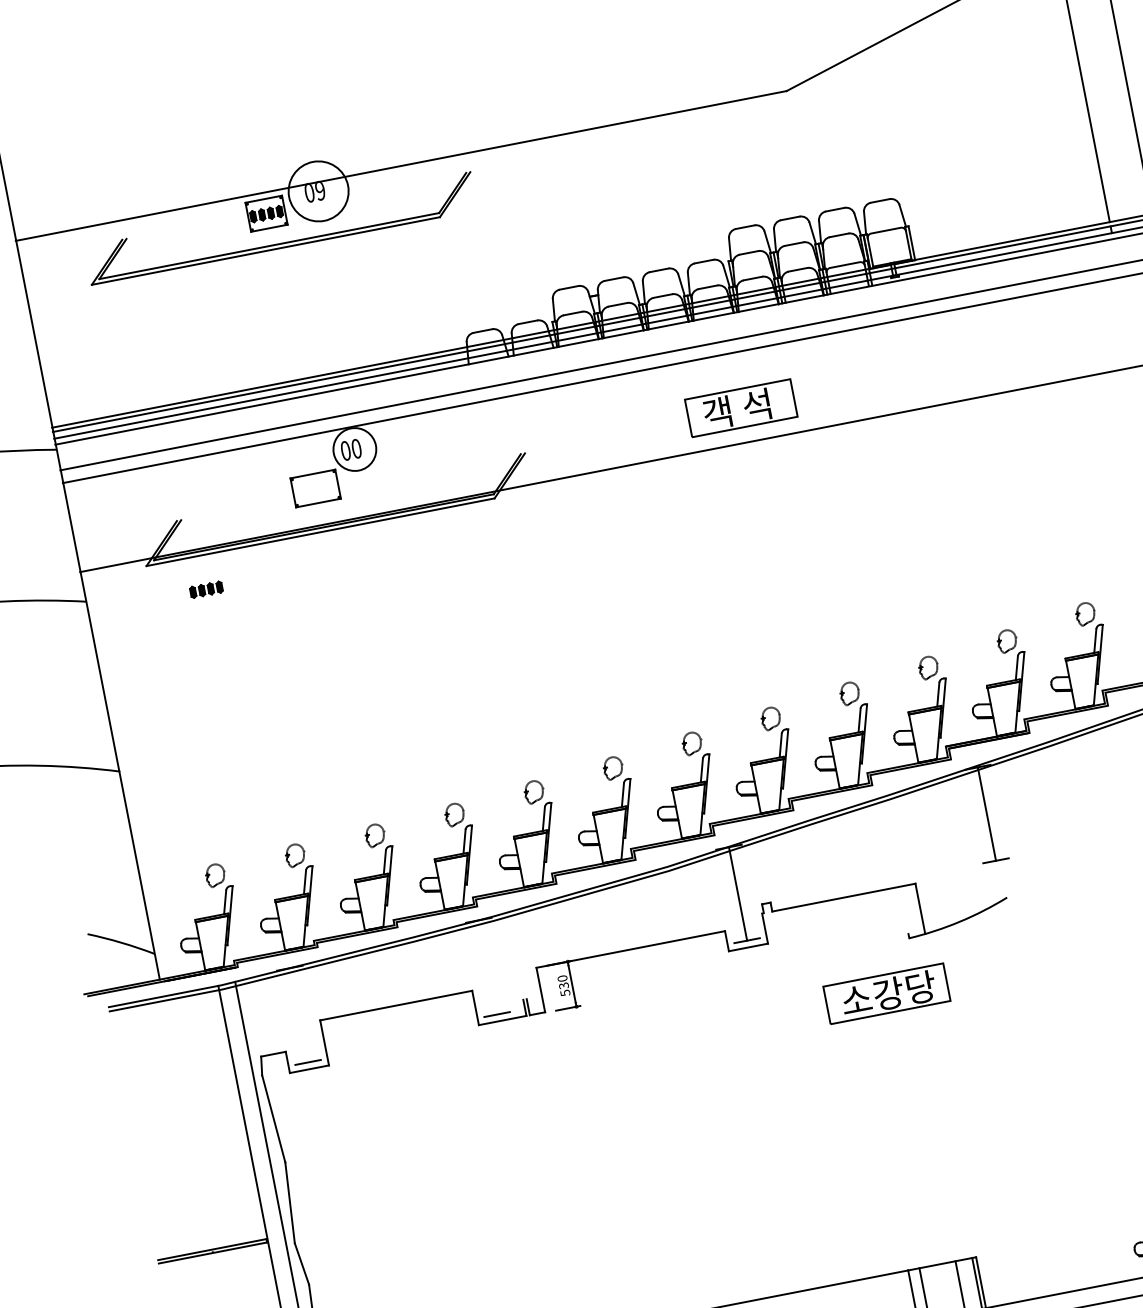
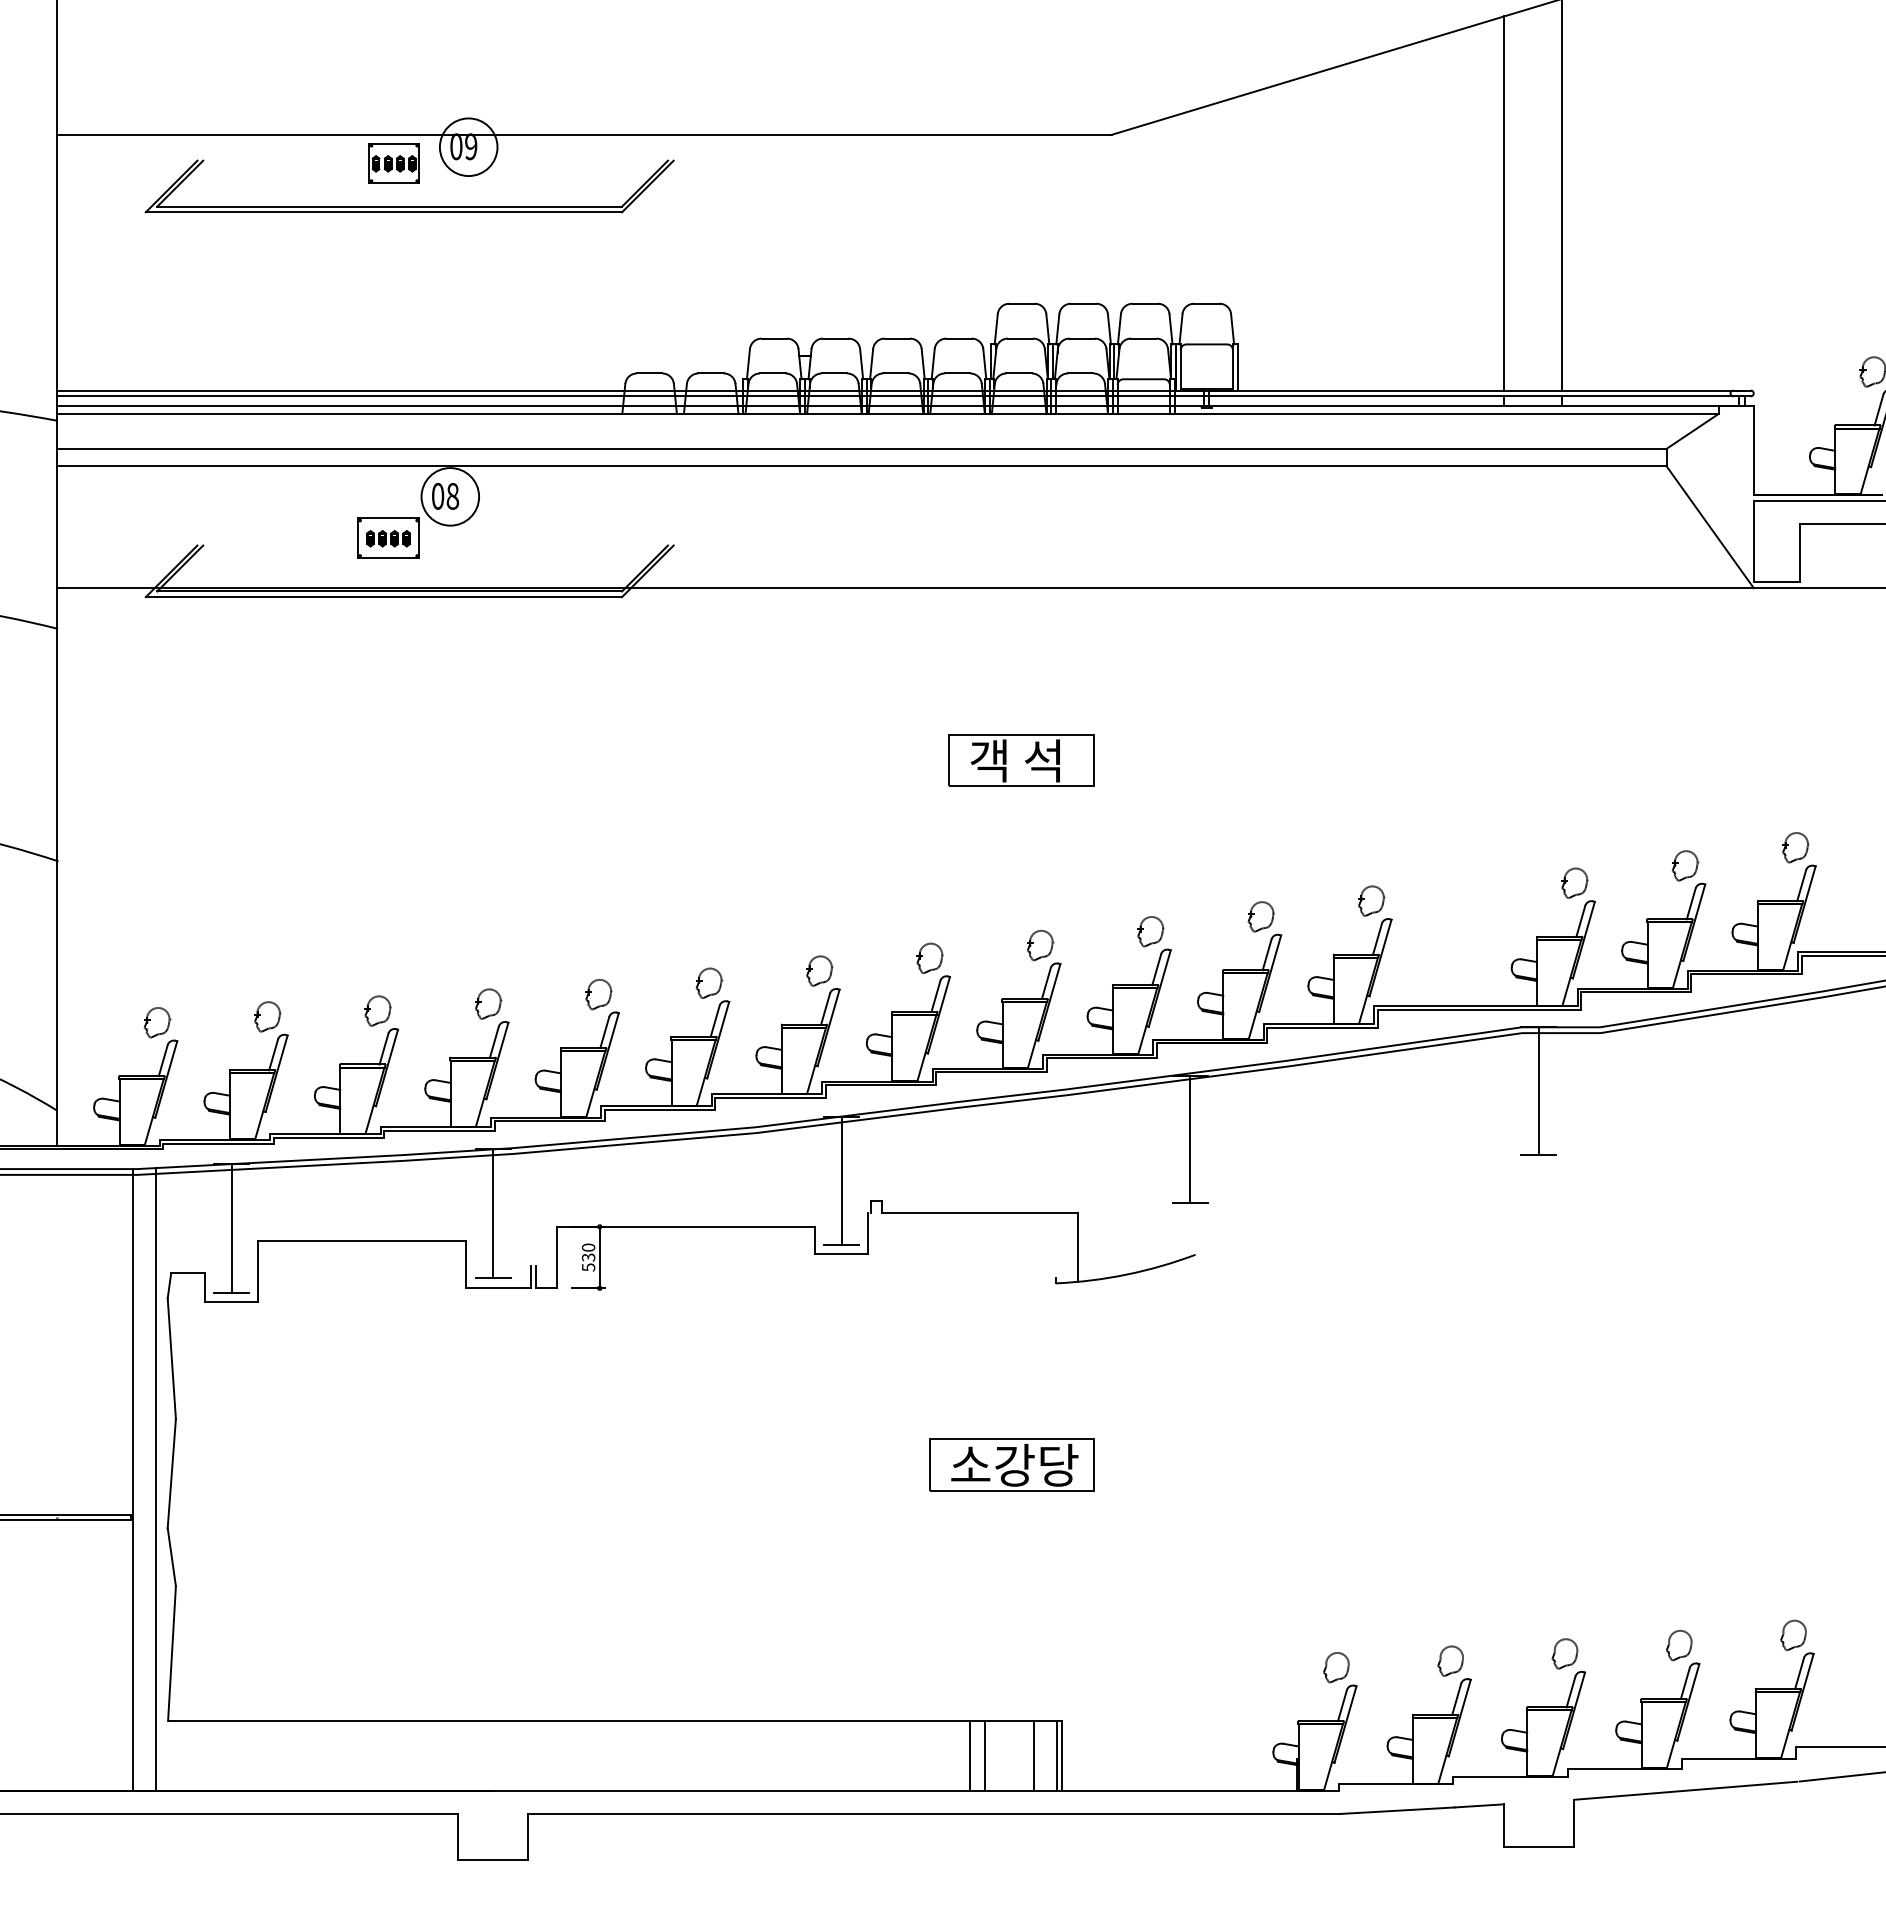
circle: (318, 191) -> (468, 147), size x0.71
part: (741, 408) -> (1021, 760), moved
text: (356, 448) -> (452, 496), 00 -> 08
part: (206, 589) -> (388, 538), moved
line: (488, 967) -> (493, 1213), added
part: (886, 993) -> (1011, 1464), moved
line: (298, 1015) -> (231, 1228), added

